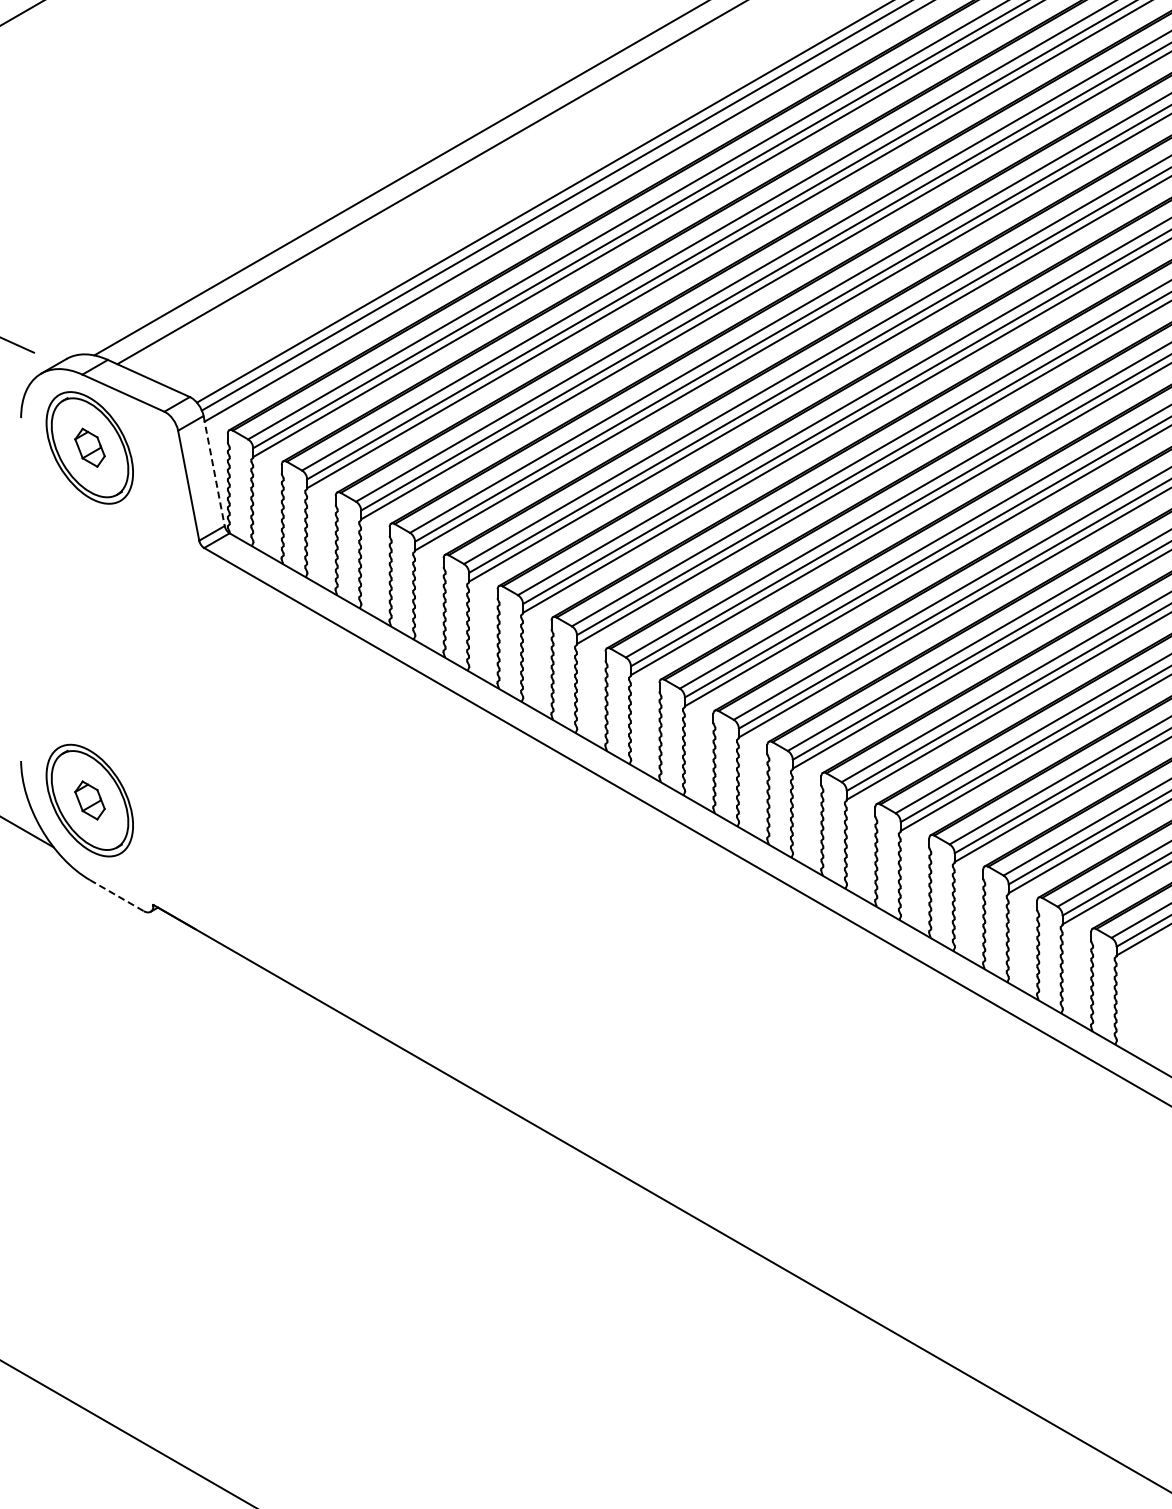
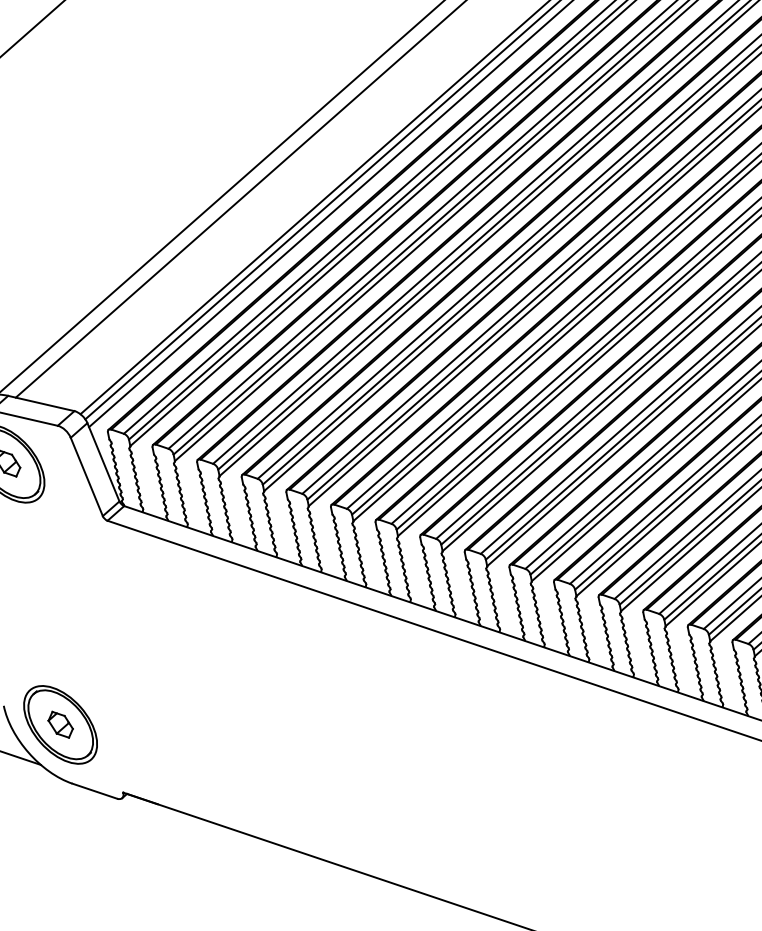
line: (214, 471) -> (103, 462), dashed -> solid
line: (117, 895) -> (95, 791), dashed -> solid

